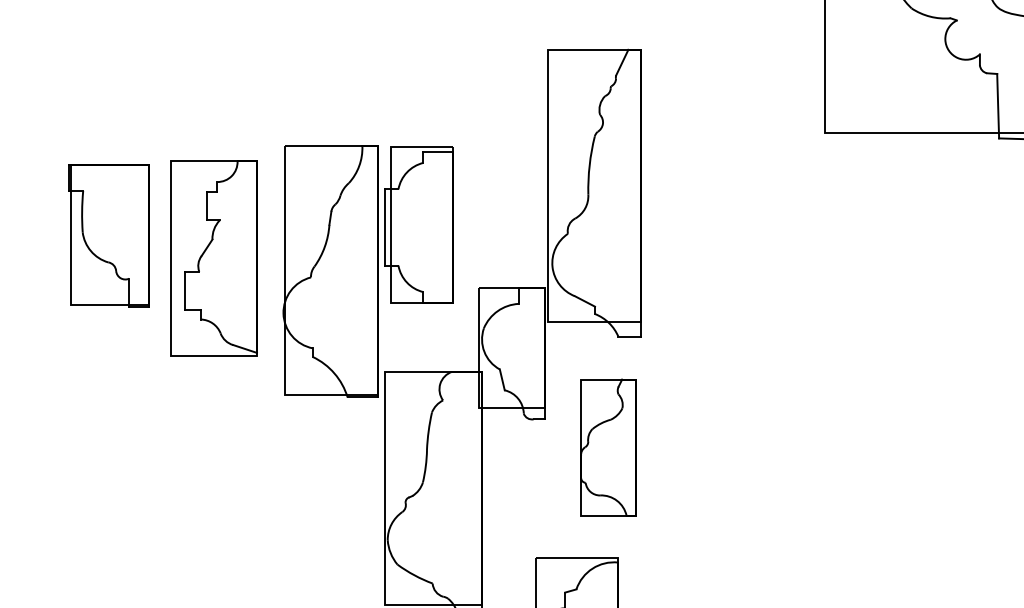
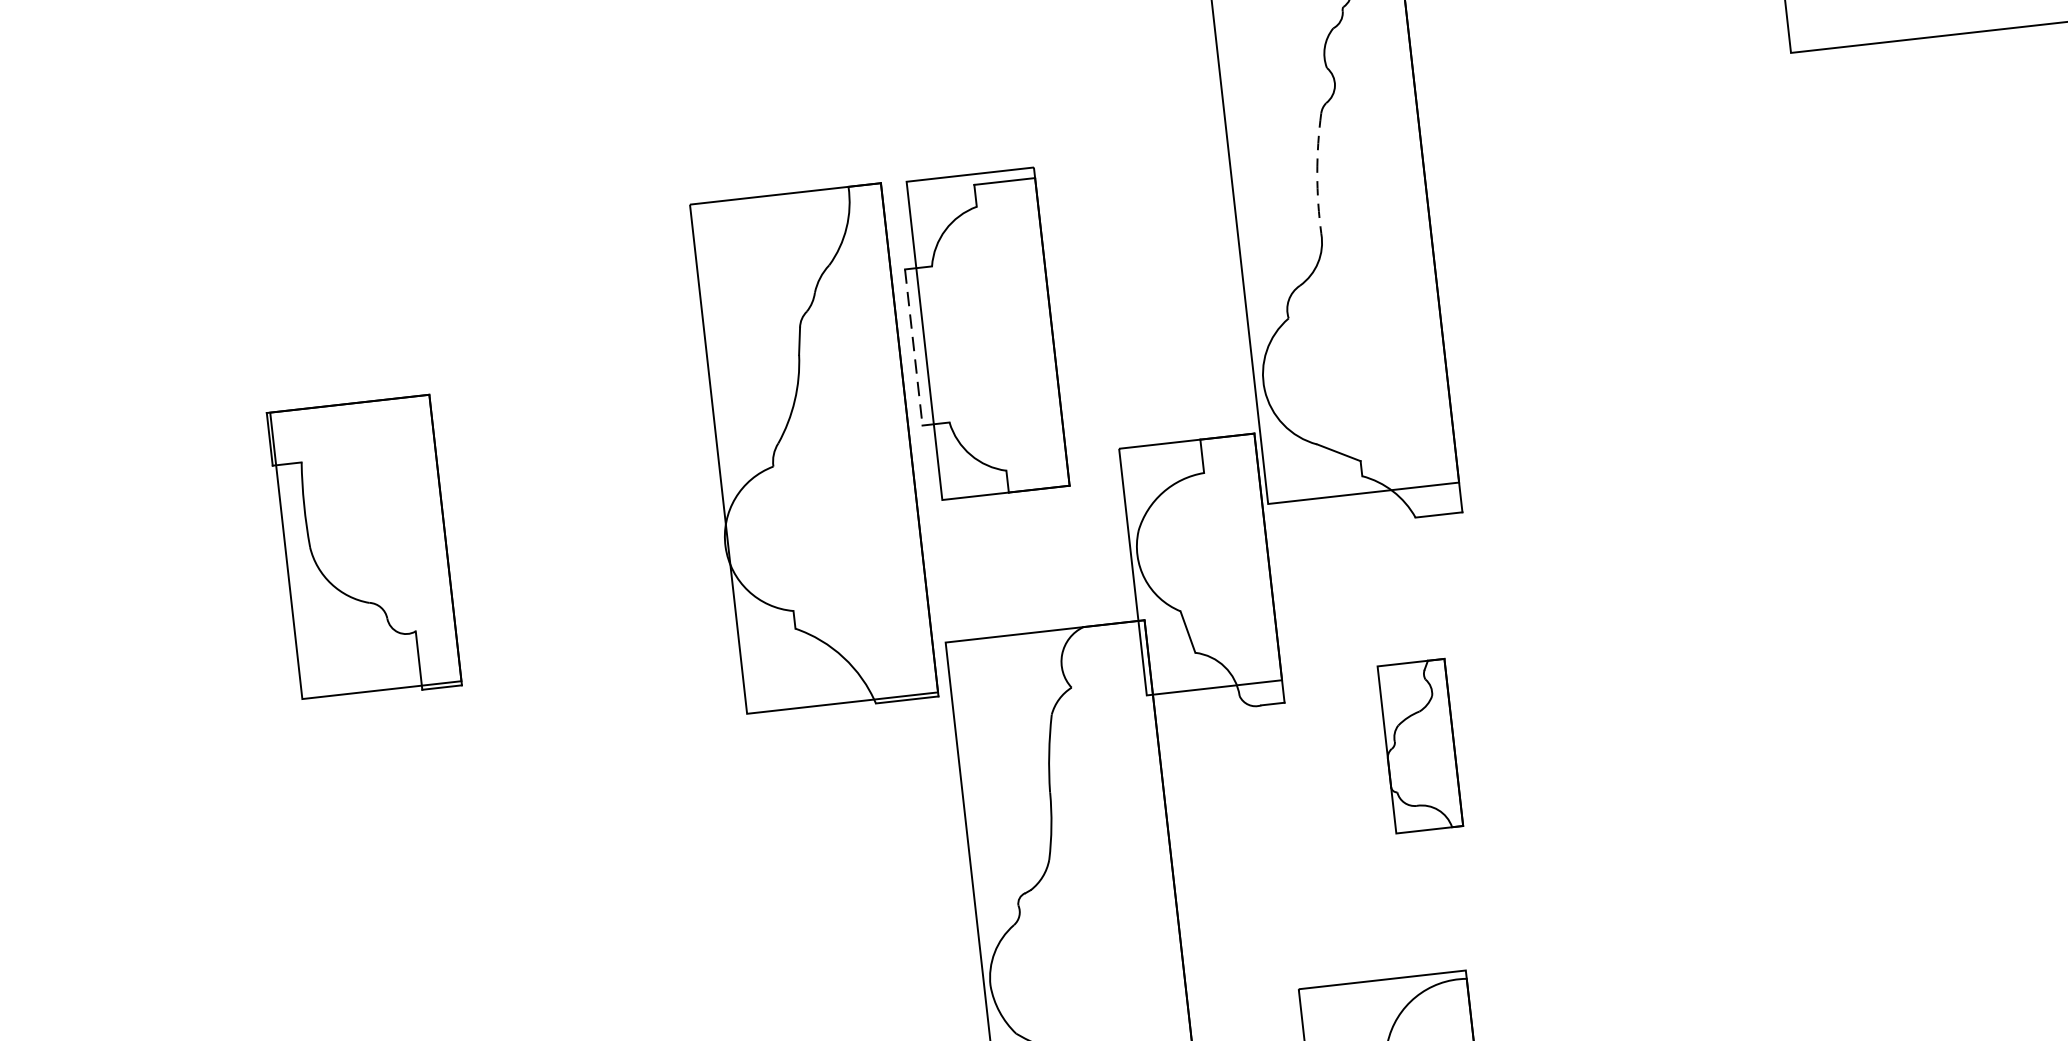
arc: (589, 165) -> (1317, 173), solid -> dashed
line: (385, 228) -> (914, 349), solid -> dashed
part: (108, 235) -> (363, 547), moved
part: (213, 258) -> (569, 450), removed
part: (608, 447) -> (1420, 745), size x0.6

